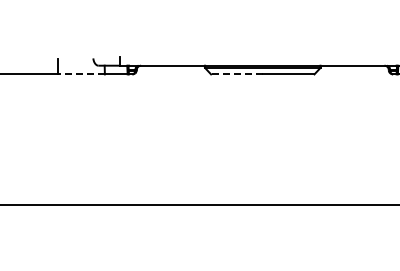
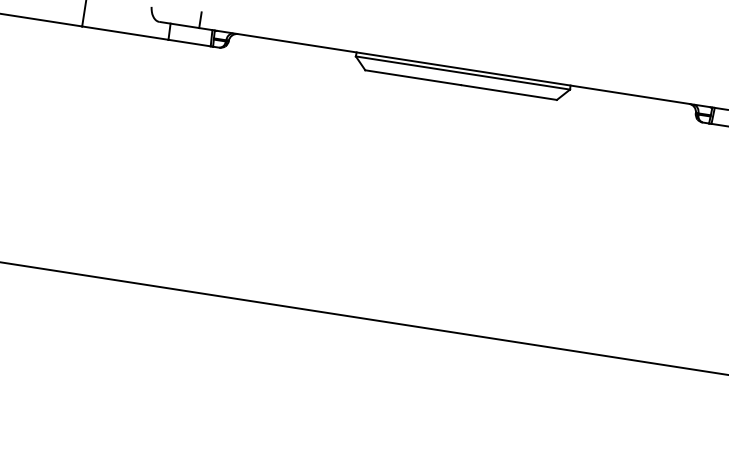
line: (81, 74) -> (125, 33), dashed -> solid
line: (236, 74) -> (412, 77), dashed -> solid

